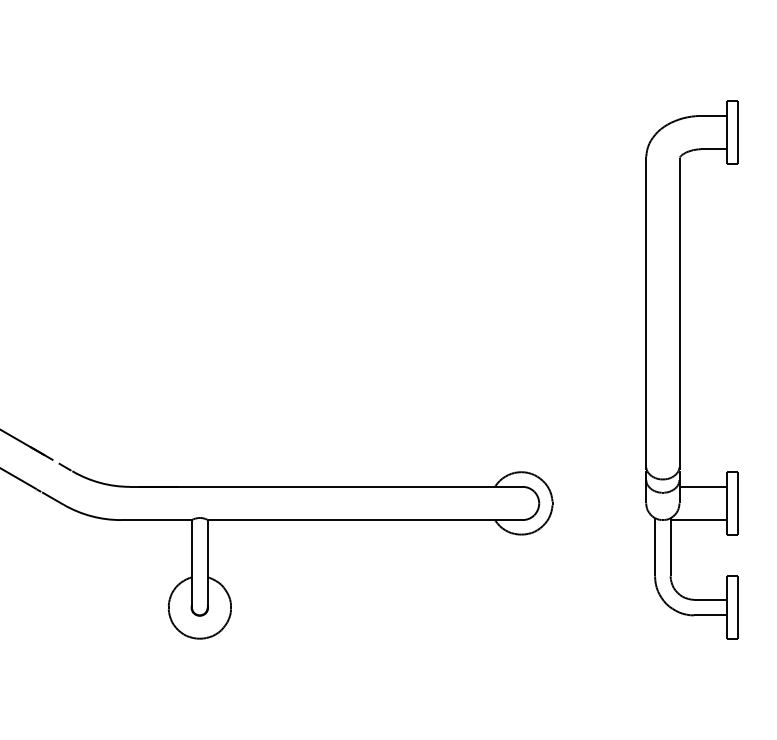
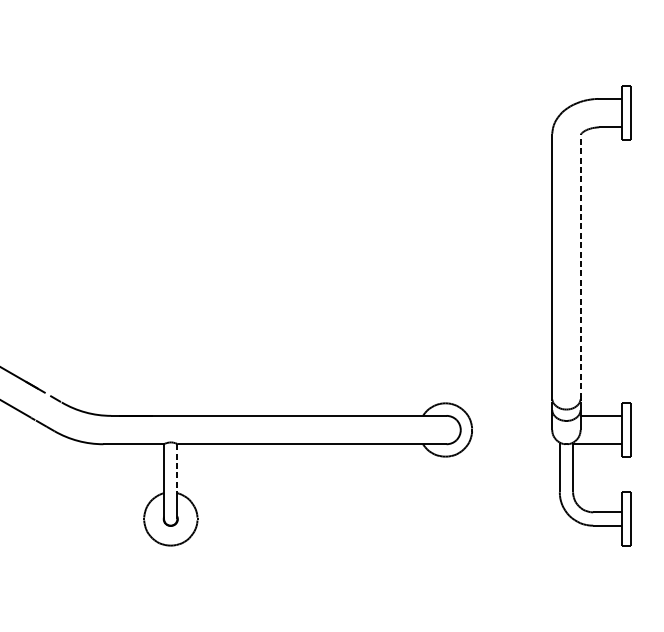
line: (679, 311) -> (580, 266), solid -> dashed
line: (207, 548) -> (177, 468), solid -> dashed

